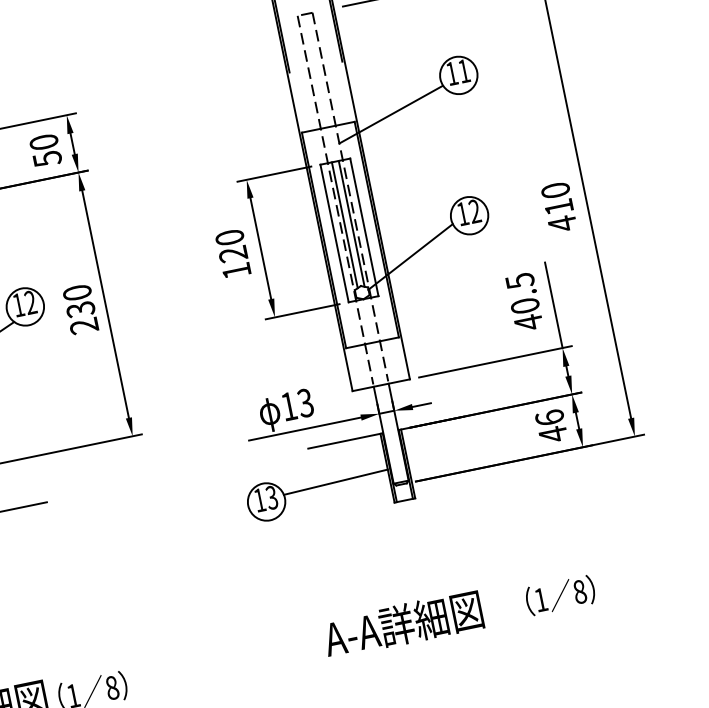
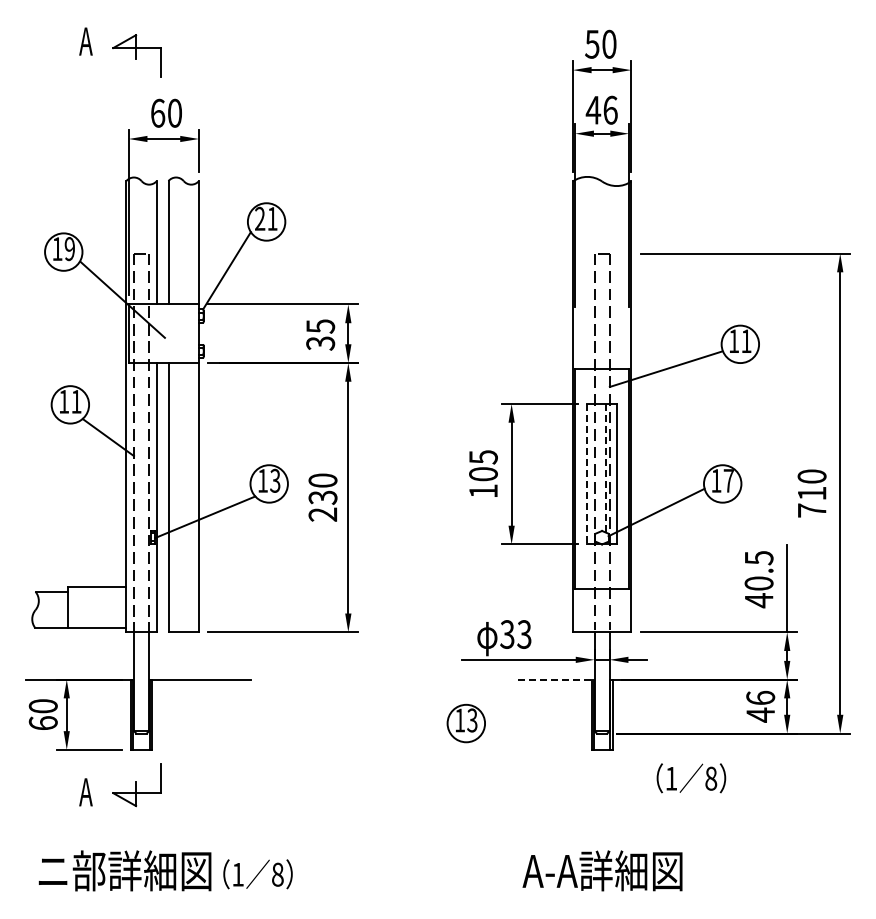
text: (45, 150) -> (320, 334), 50 -> 35
text: (474, 211) -> (728, 480), 12 -> 17
line: (351, 223) -> (605, 467), solid -> dashed
text: (562, 223) -> (812, 510), 410 -> 710
line: (344, 225) -> (598, 468), removed
line: (334, 233) -> (586, 474), solid -> dashed
text: (231, 245) -> (483, 465), 120 -> 105
text: (30, 302) -> (275, 480), 12 -> 13
text: (289, 406) -> (507, 634), 13 -> 33
line: (346, 440) -> (556, 679), solid -> dashed
line: (335, 482) -> (537, 718), removed
text: (560, 595) -> (691, 778), moved
text: (403, 623) -> (602, 870), moved

